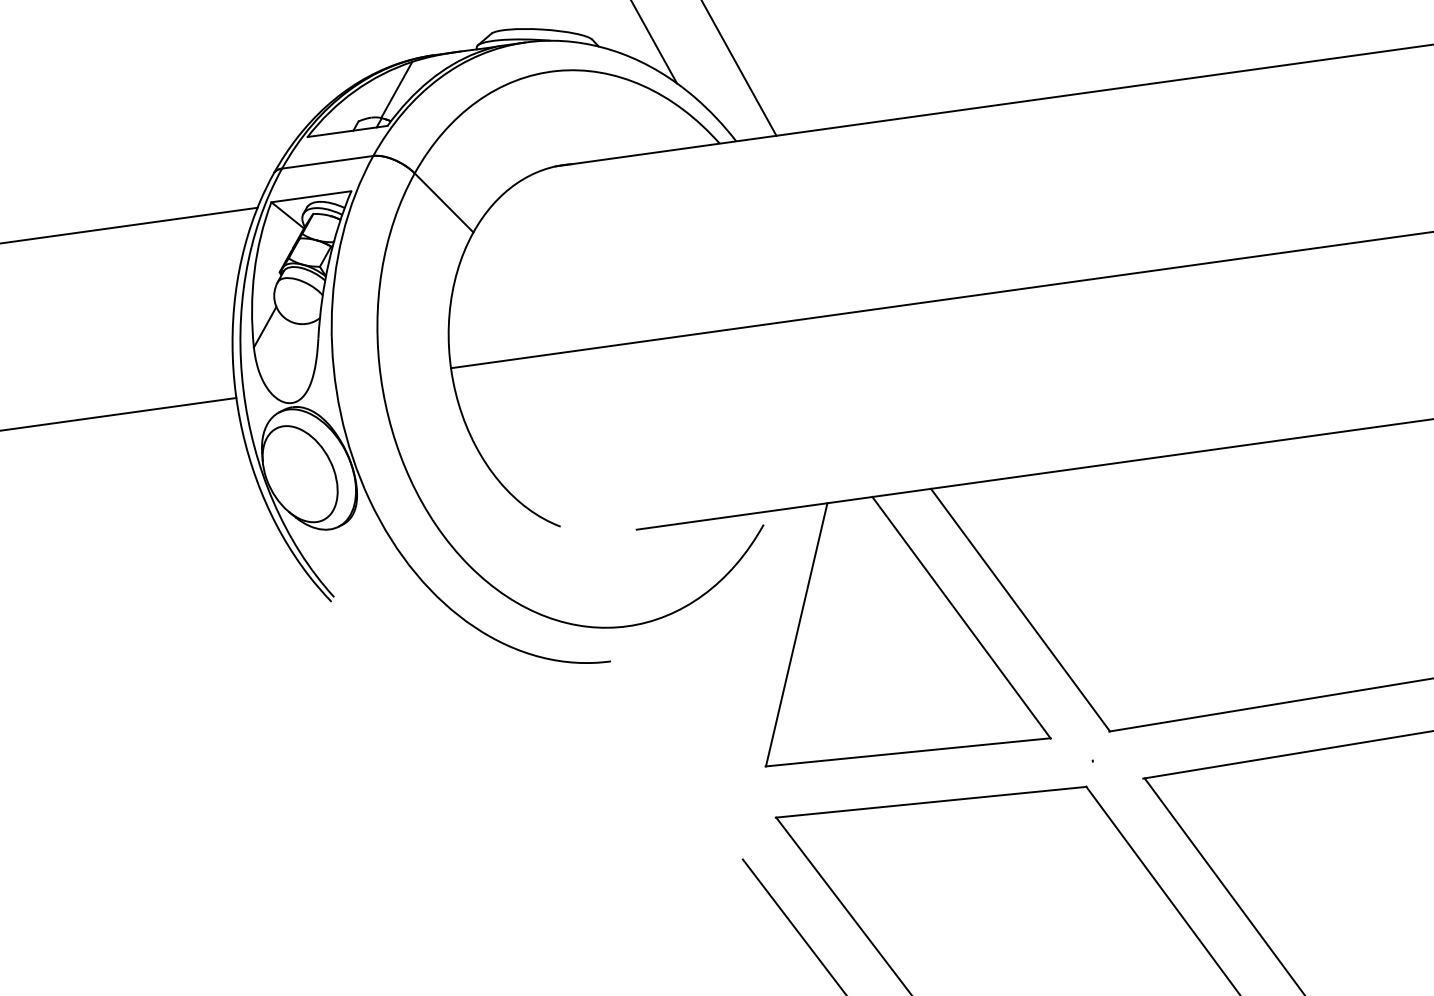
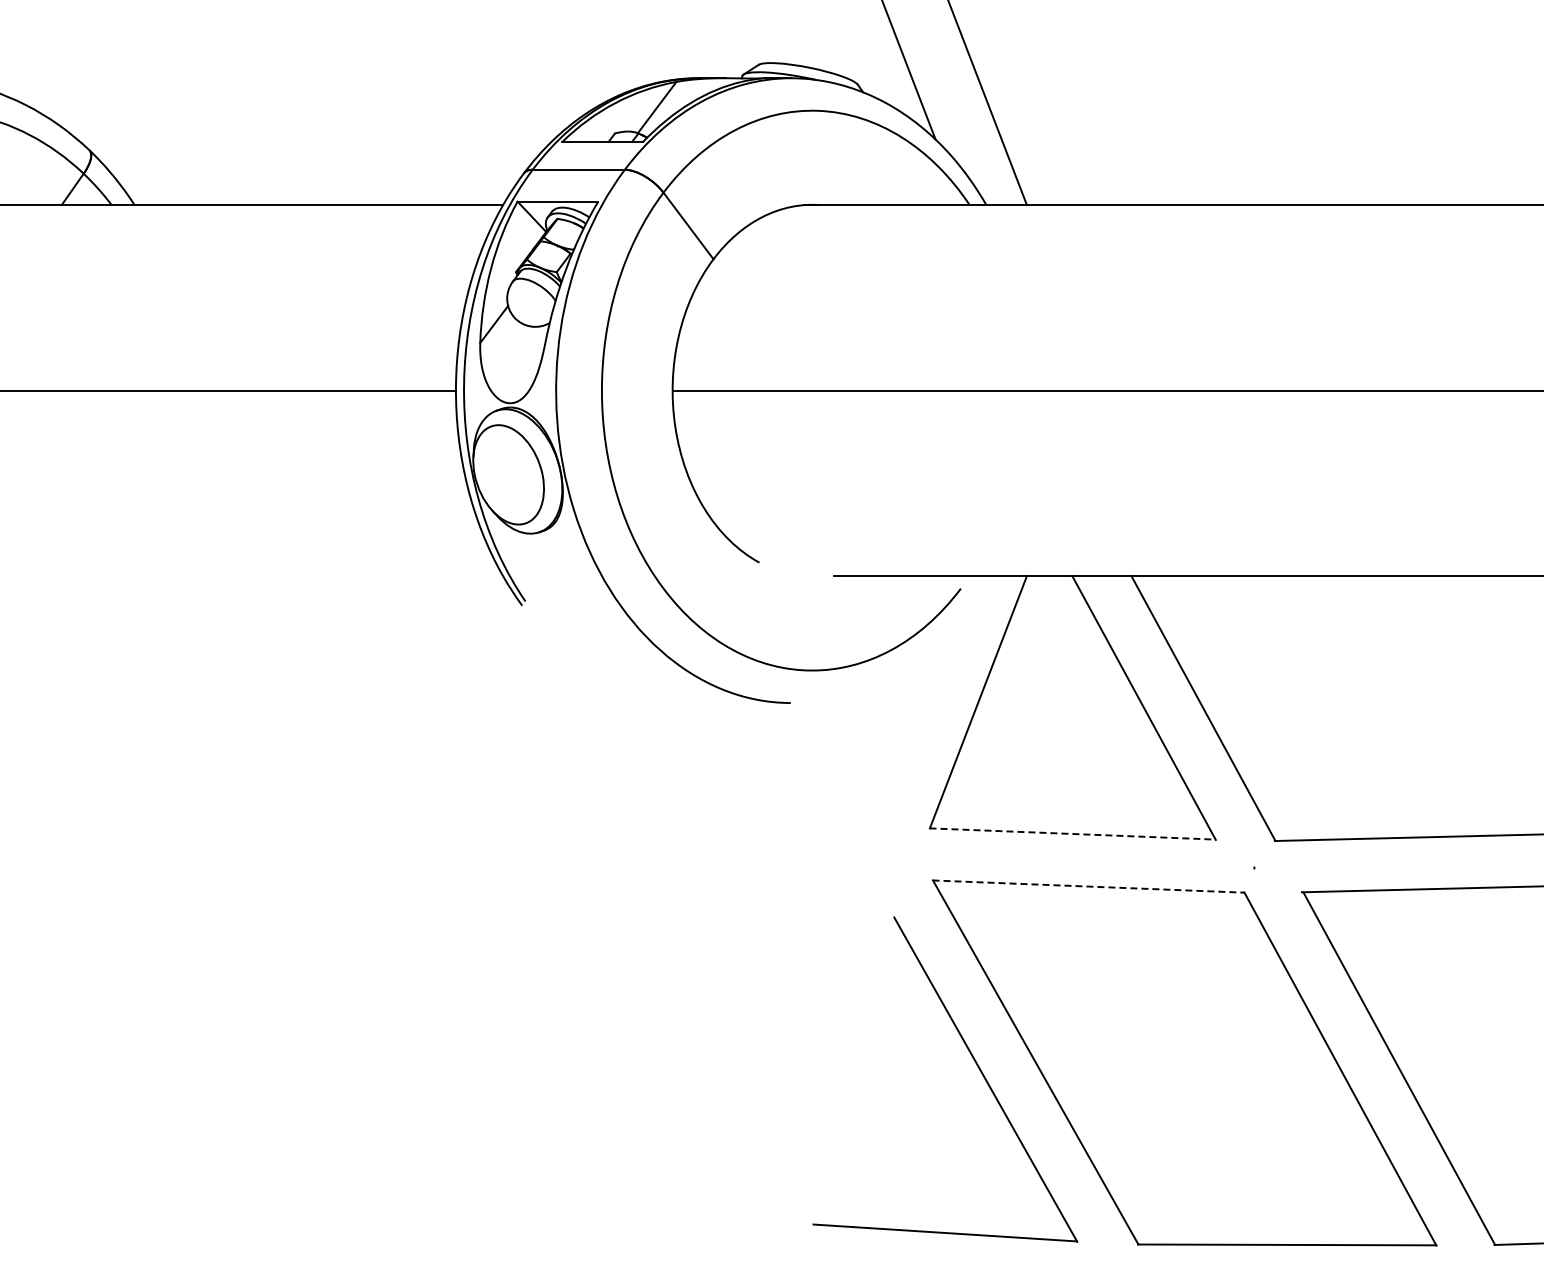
line: (909, 752) -> (1073, 834), solid -> dashed
line: (932, 802) -> (1089, 886), solid -> dashed

